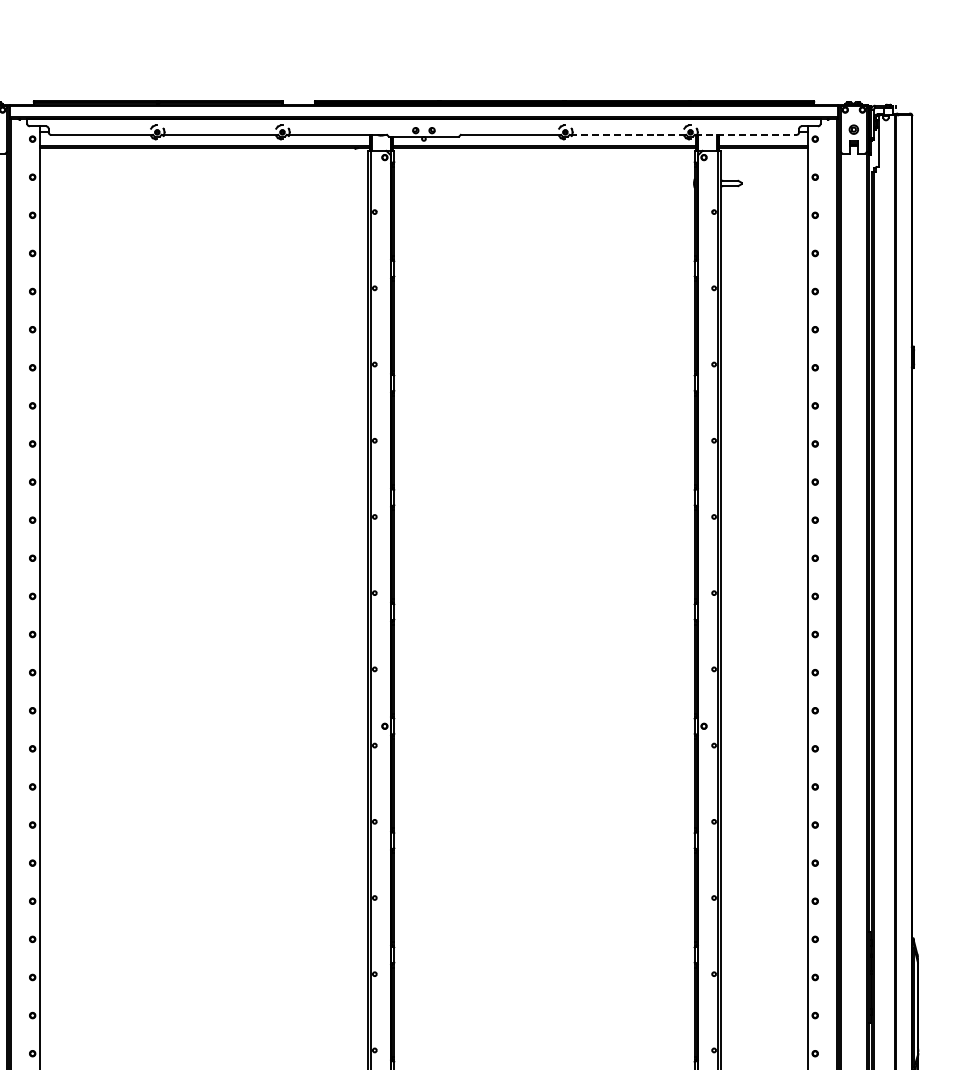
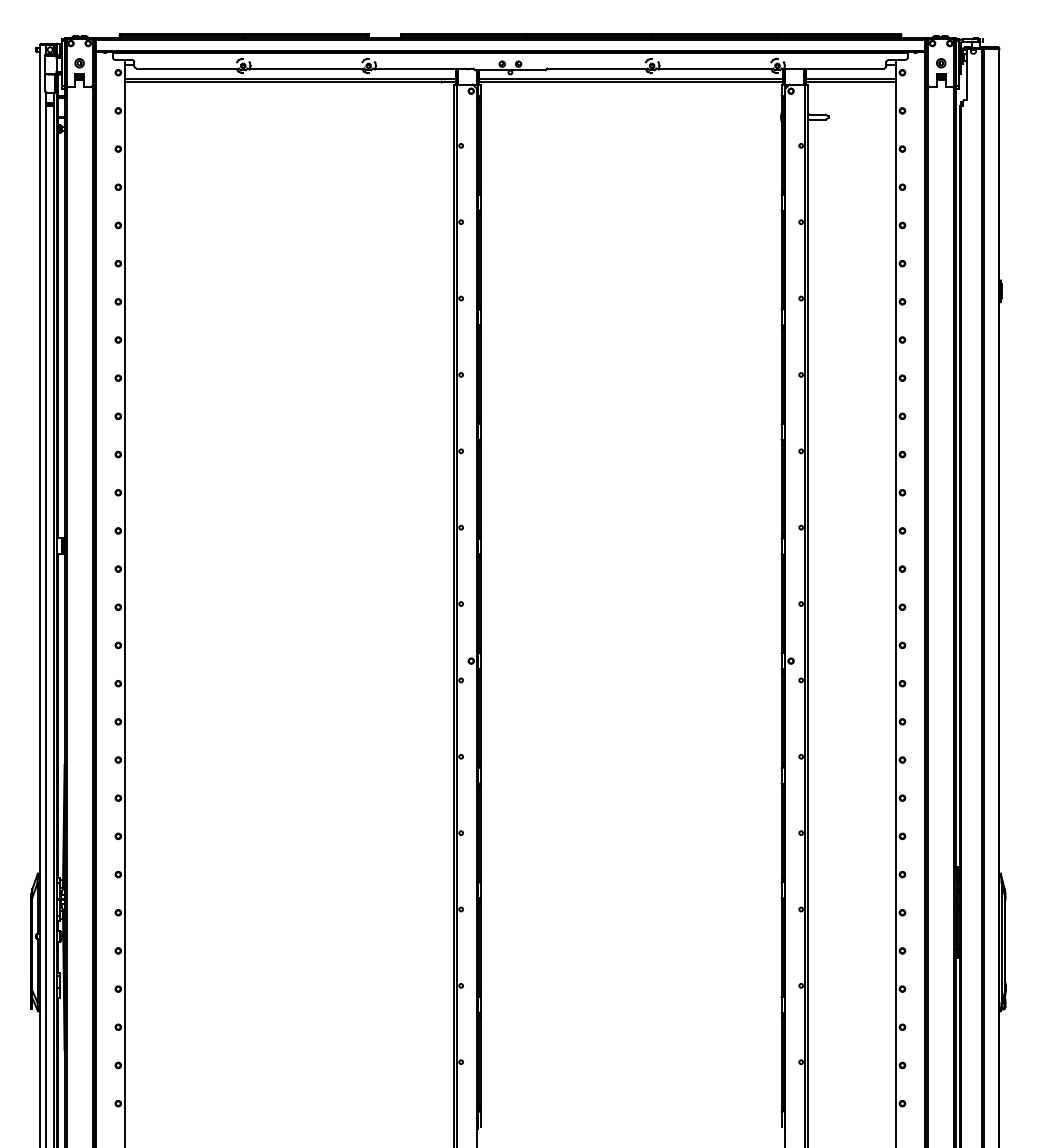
line: (628, 134) -> (715, 68), dashed -> solid
line: (745, 134) -> (832, 68), dashed -> solid

